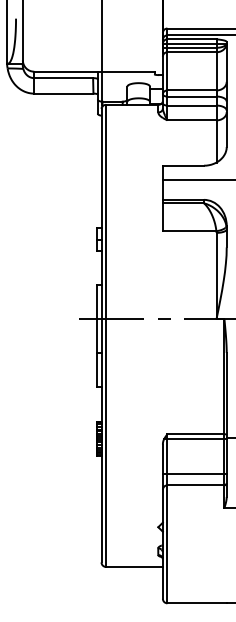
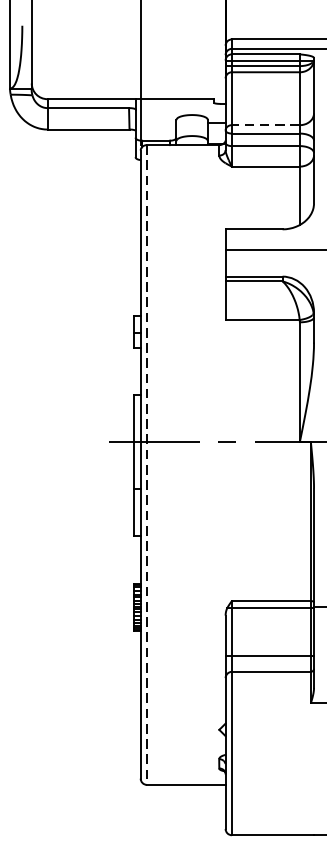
line: (191, 90) -> (265, 125), solid -> dashed
line: (106, 336) -> (147, 465), solid -> dashed

